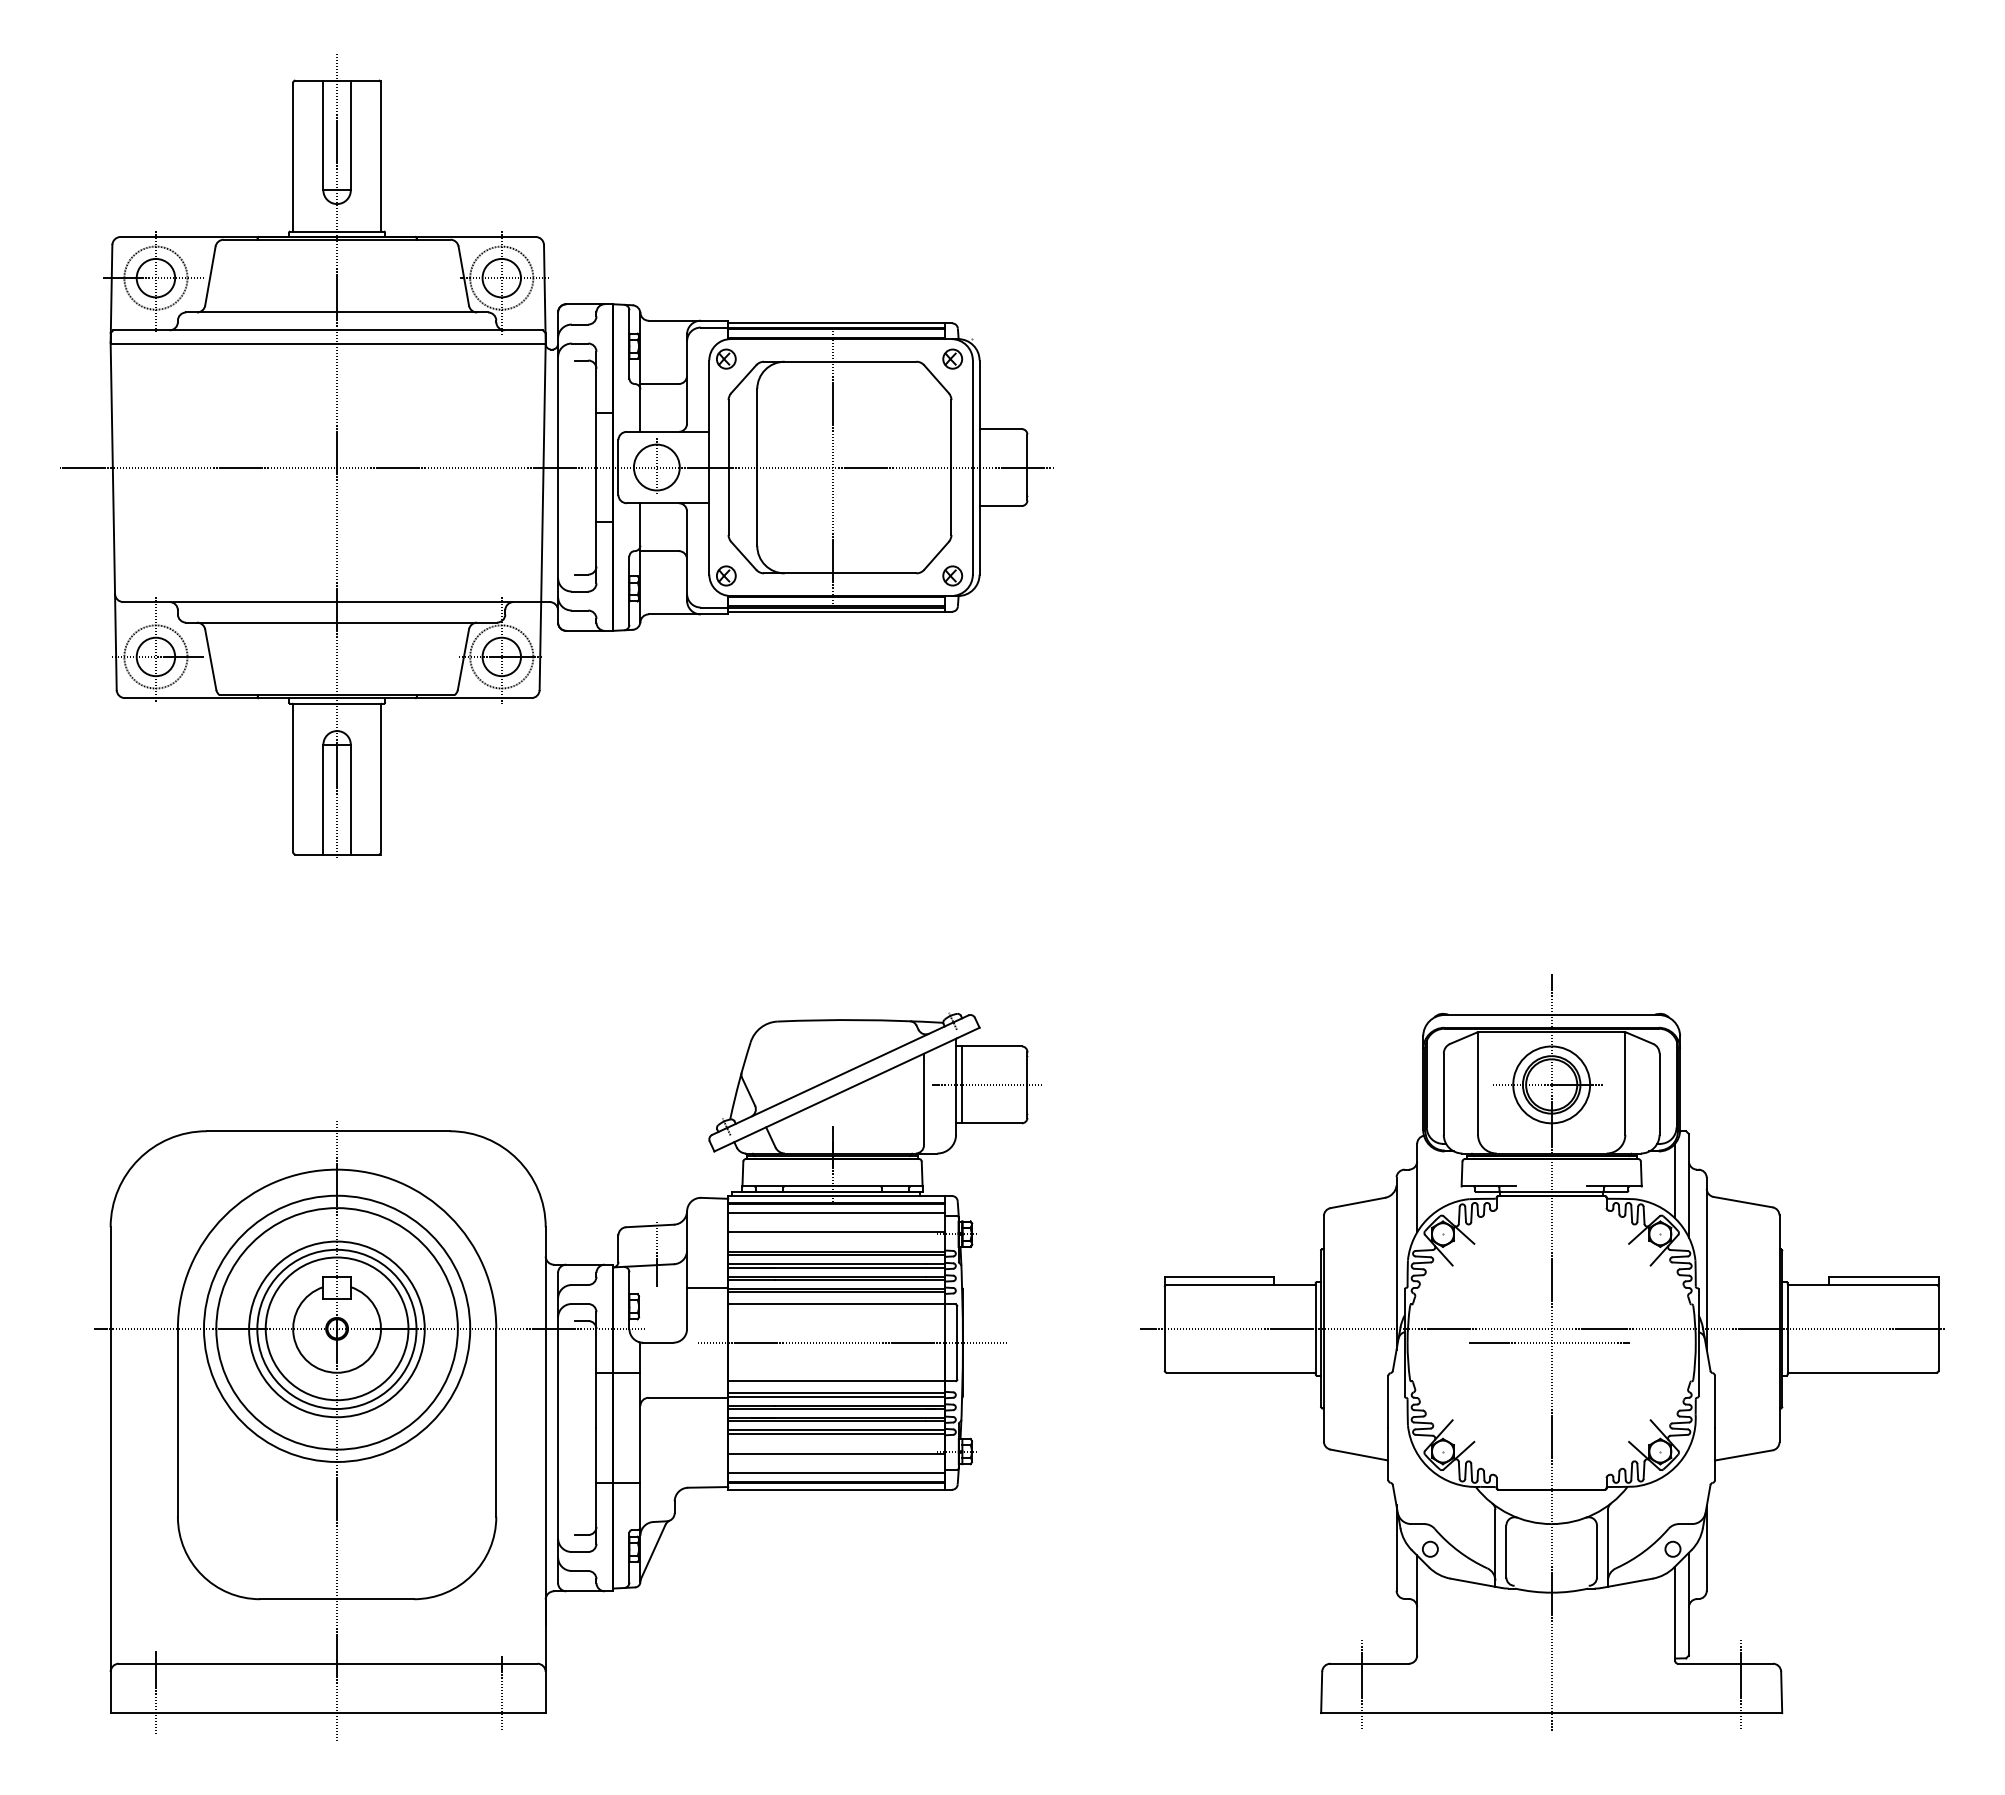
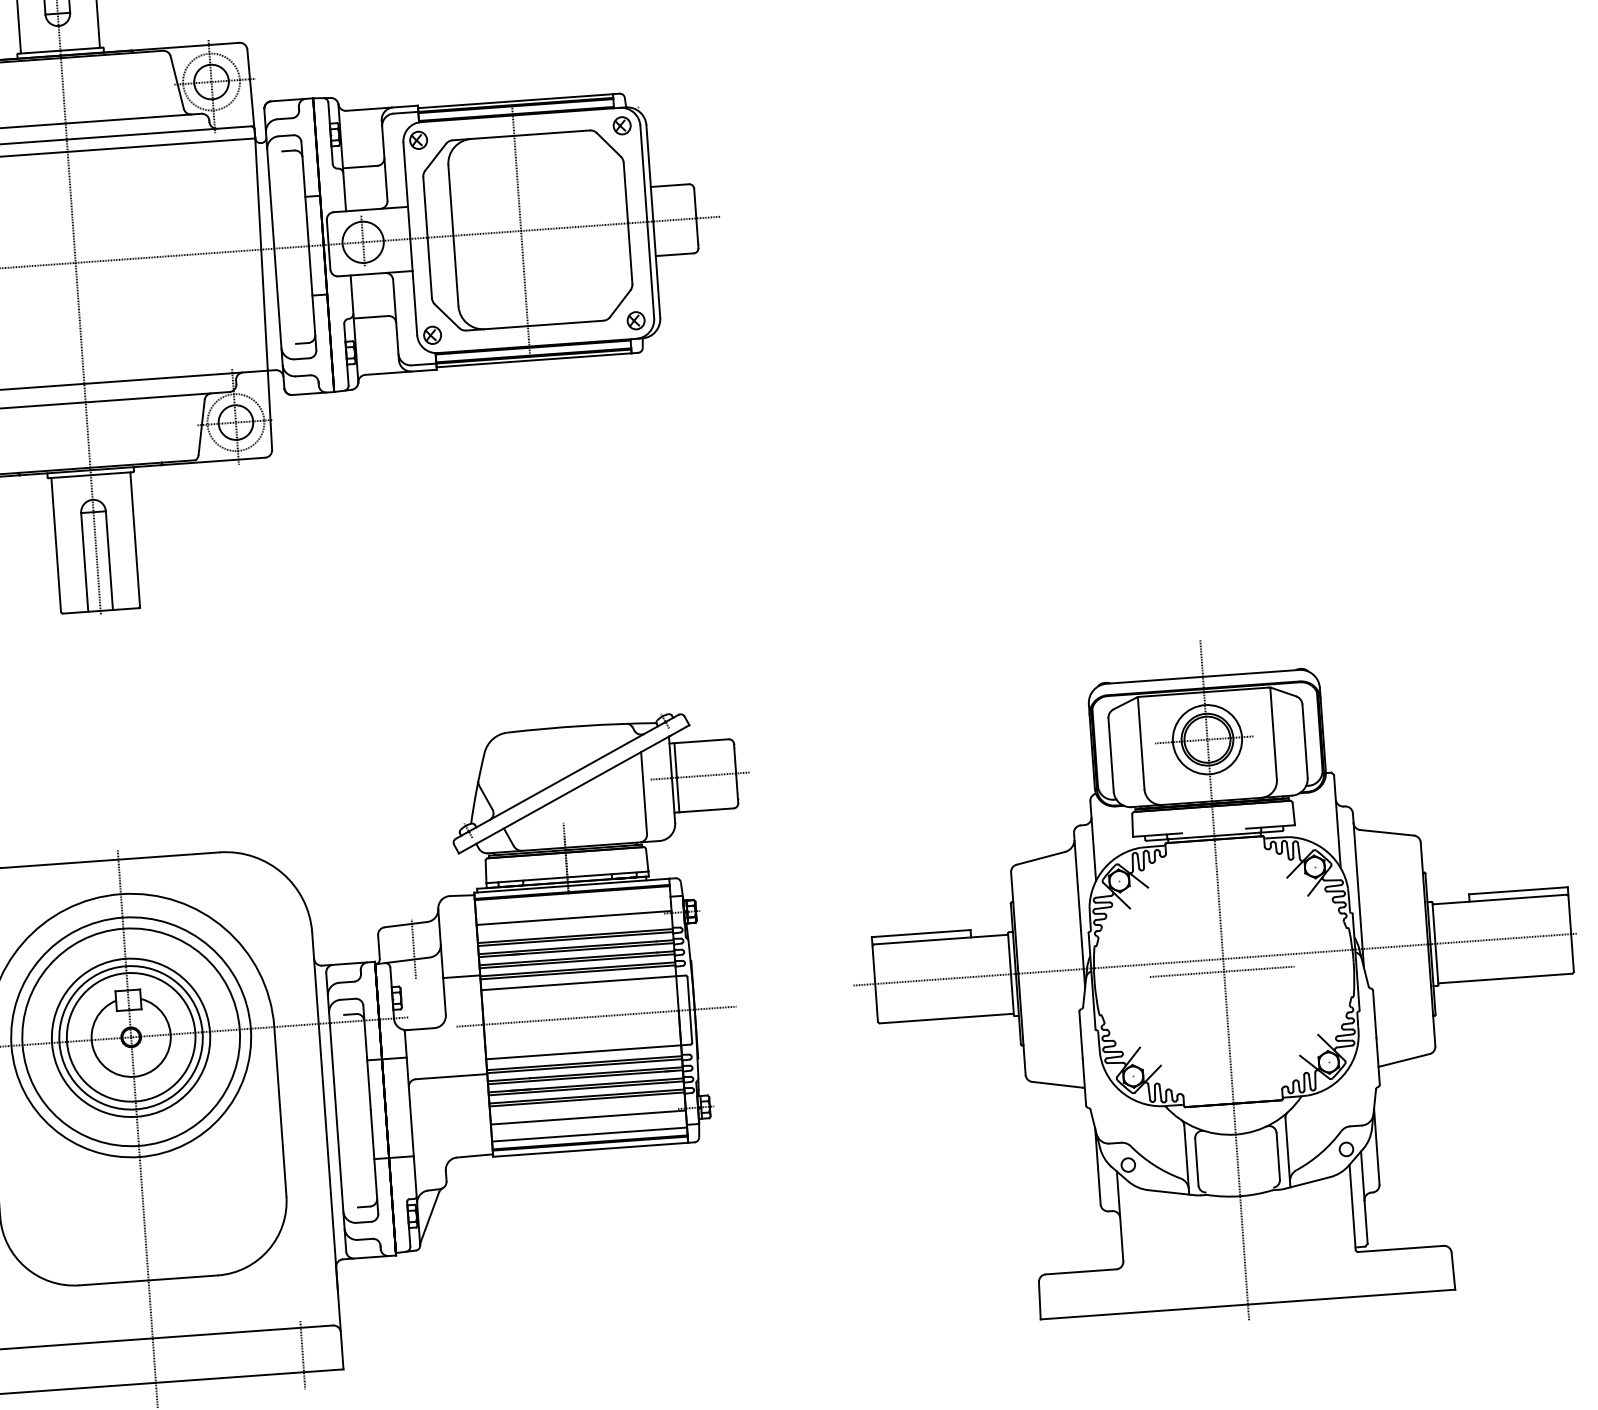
line: (1675, 1180) -> (1324, 817), removed
line: (836, 1213) -> (572, 901), removed
line: (1362, 1685) -> (1076, 1291), removed
line: (1741, 1685) -> (1416, 1267), removed

